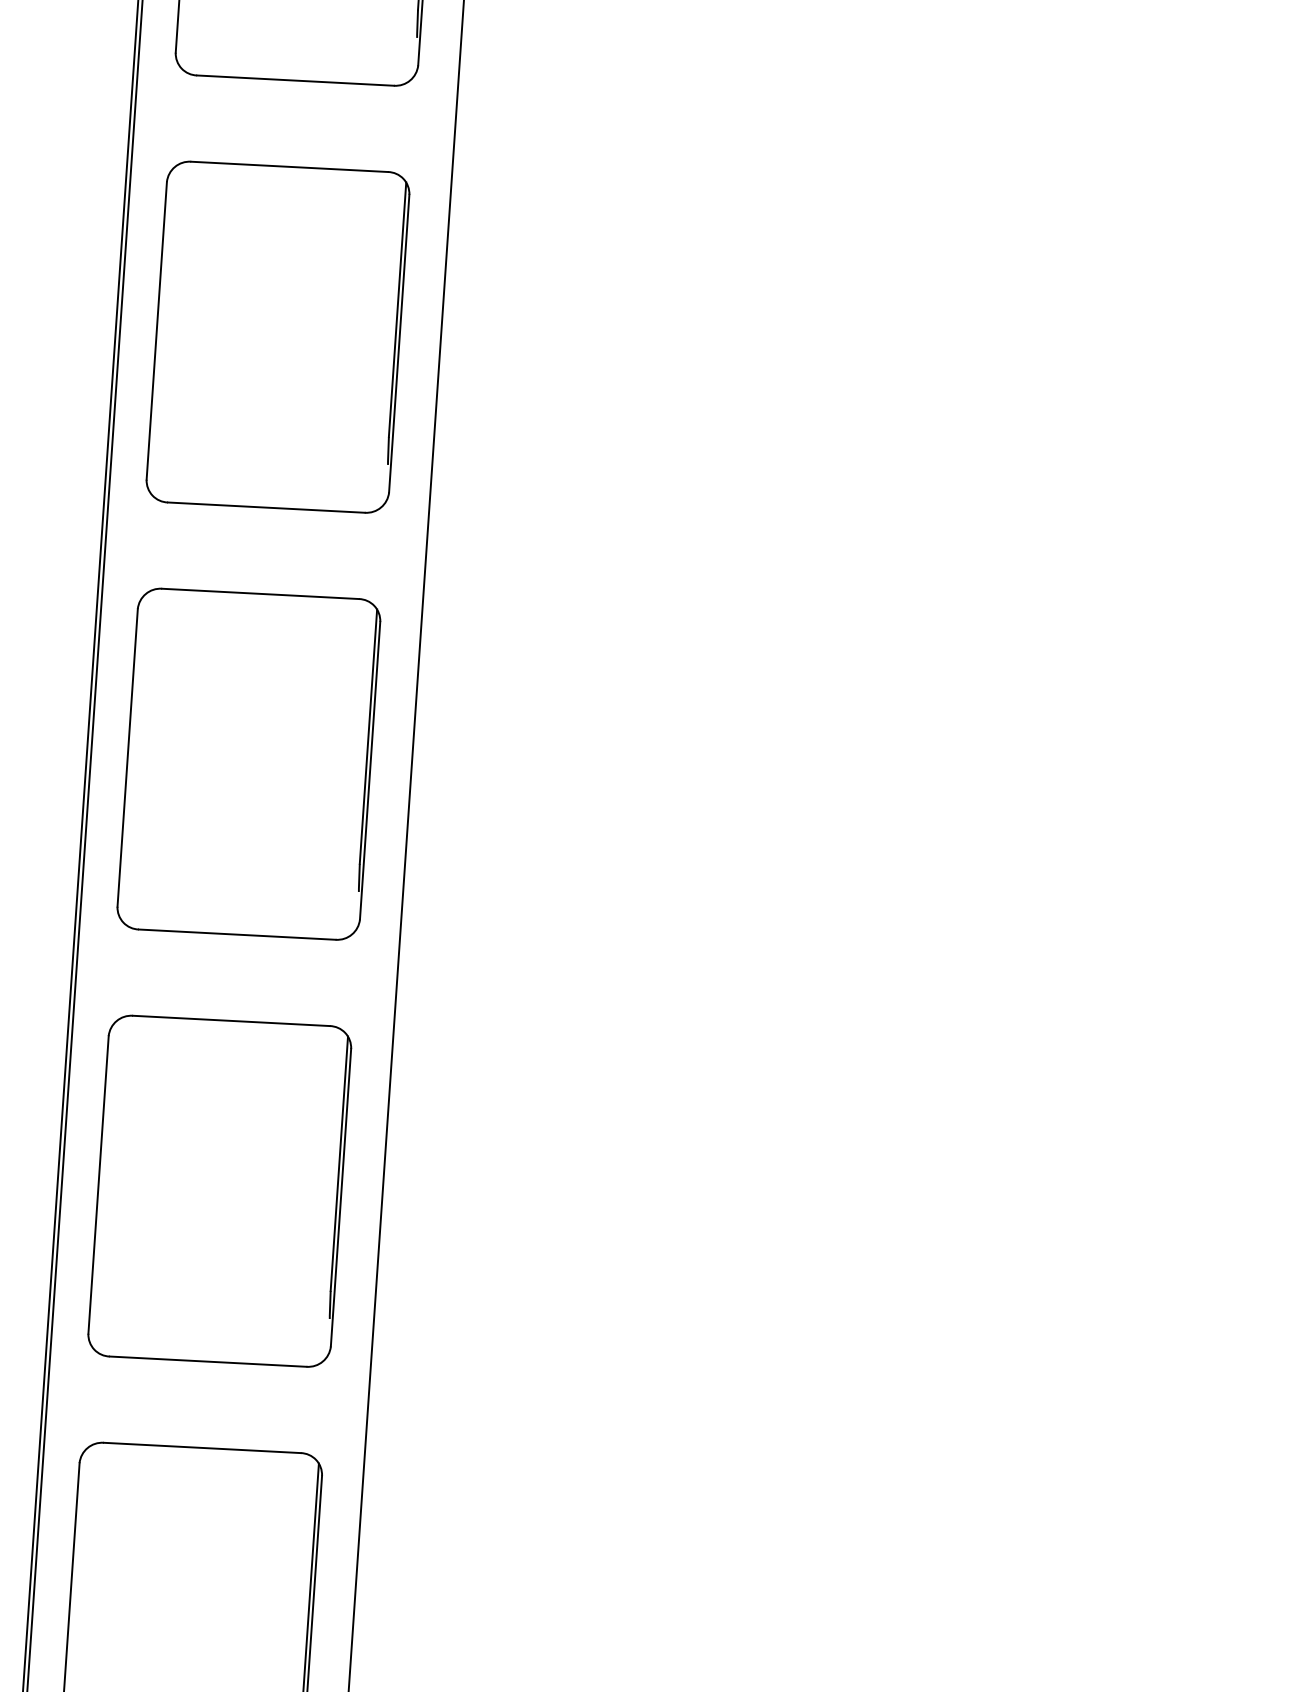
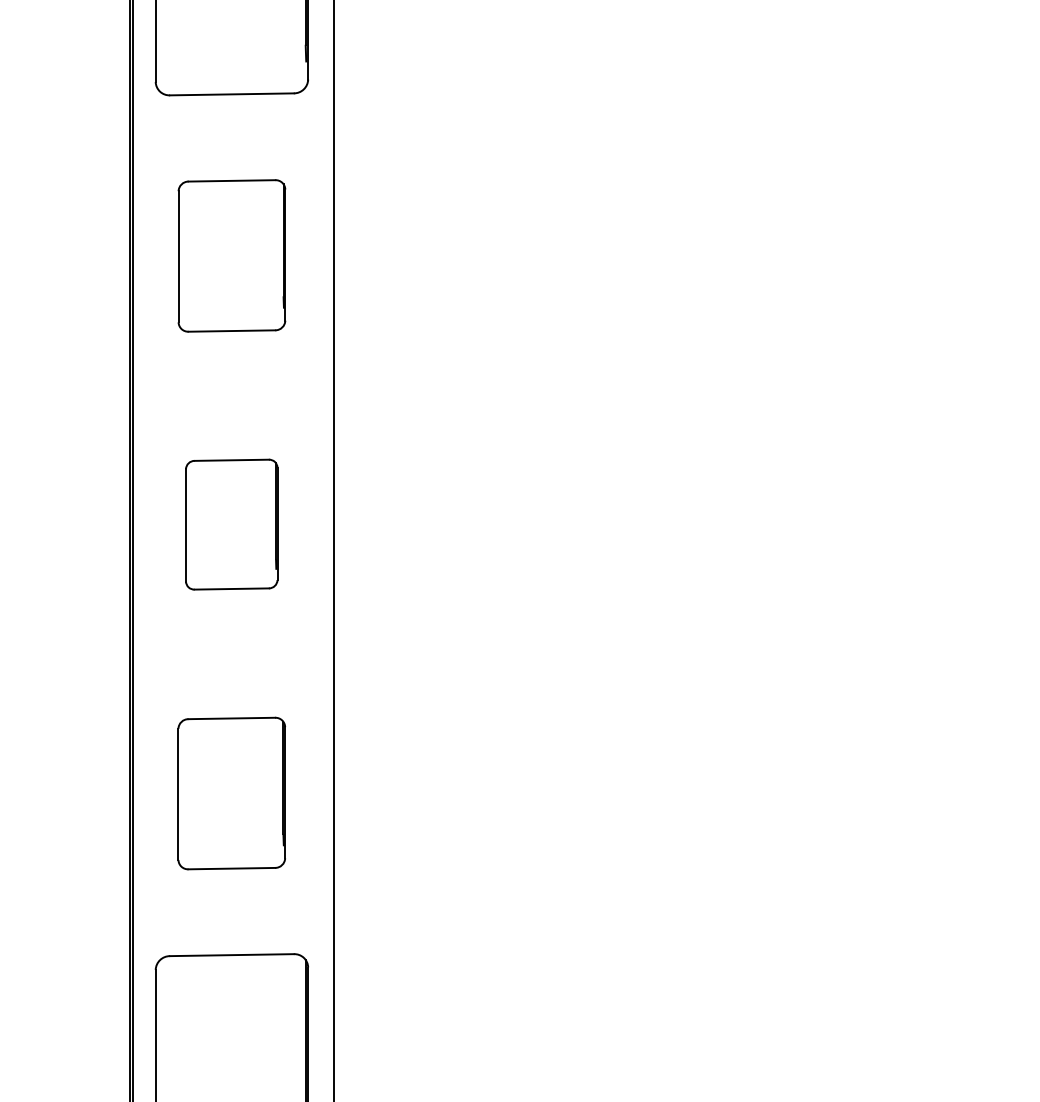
part: (277, 336) -> (231, 255), size x0.7
part: (248, 763) -> (231, 524), size x0.6
part: (219, 1191) -> (231, 793), size x0.7

